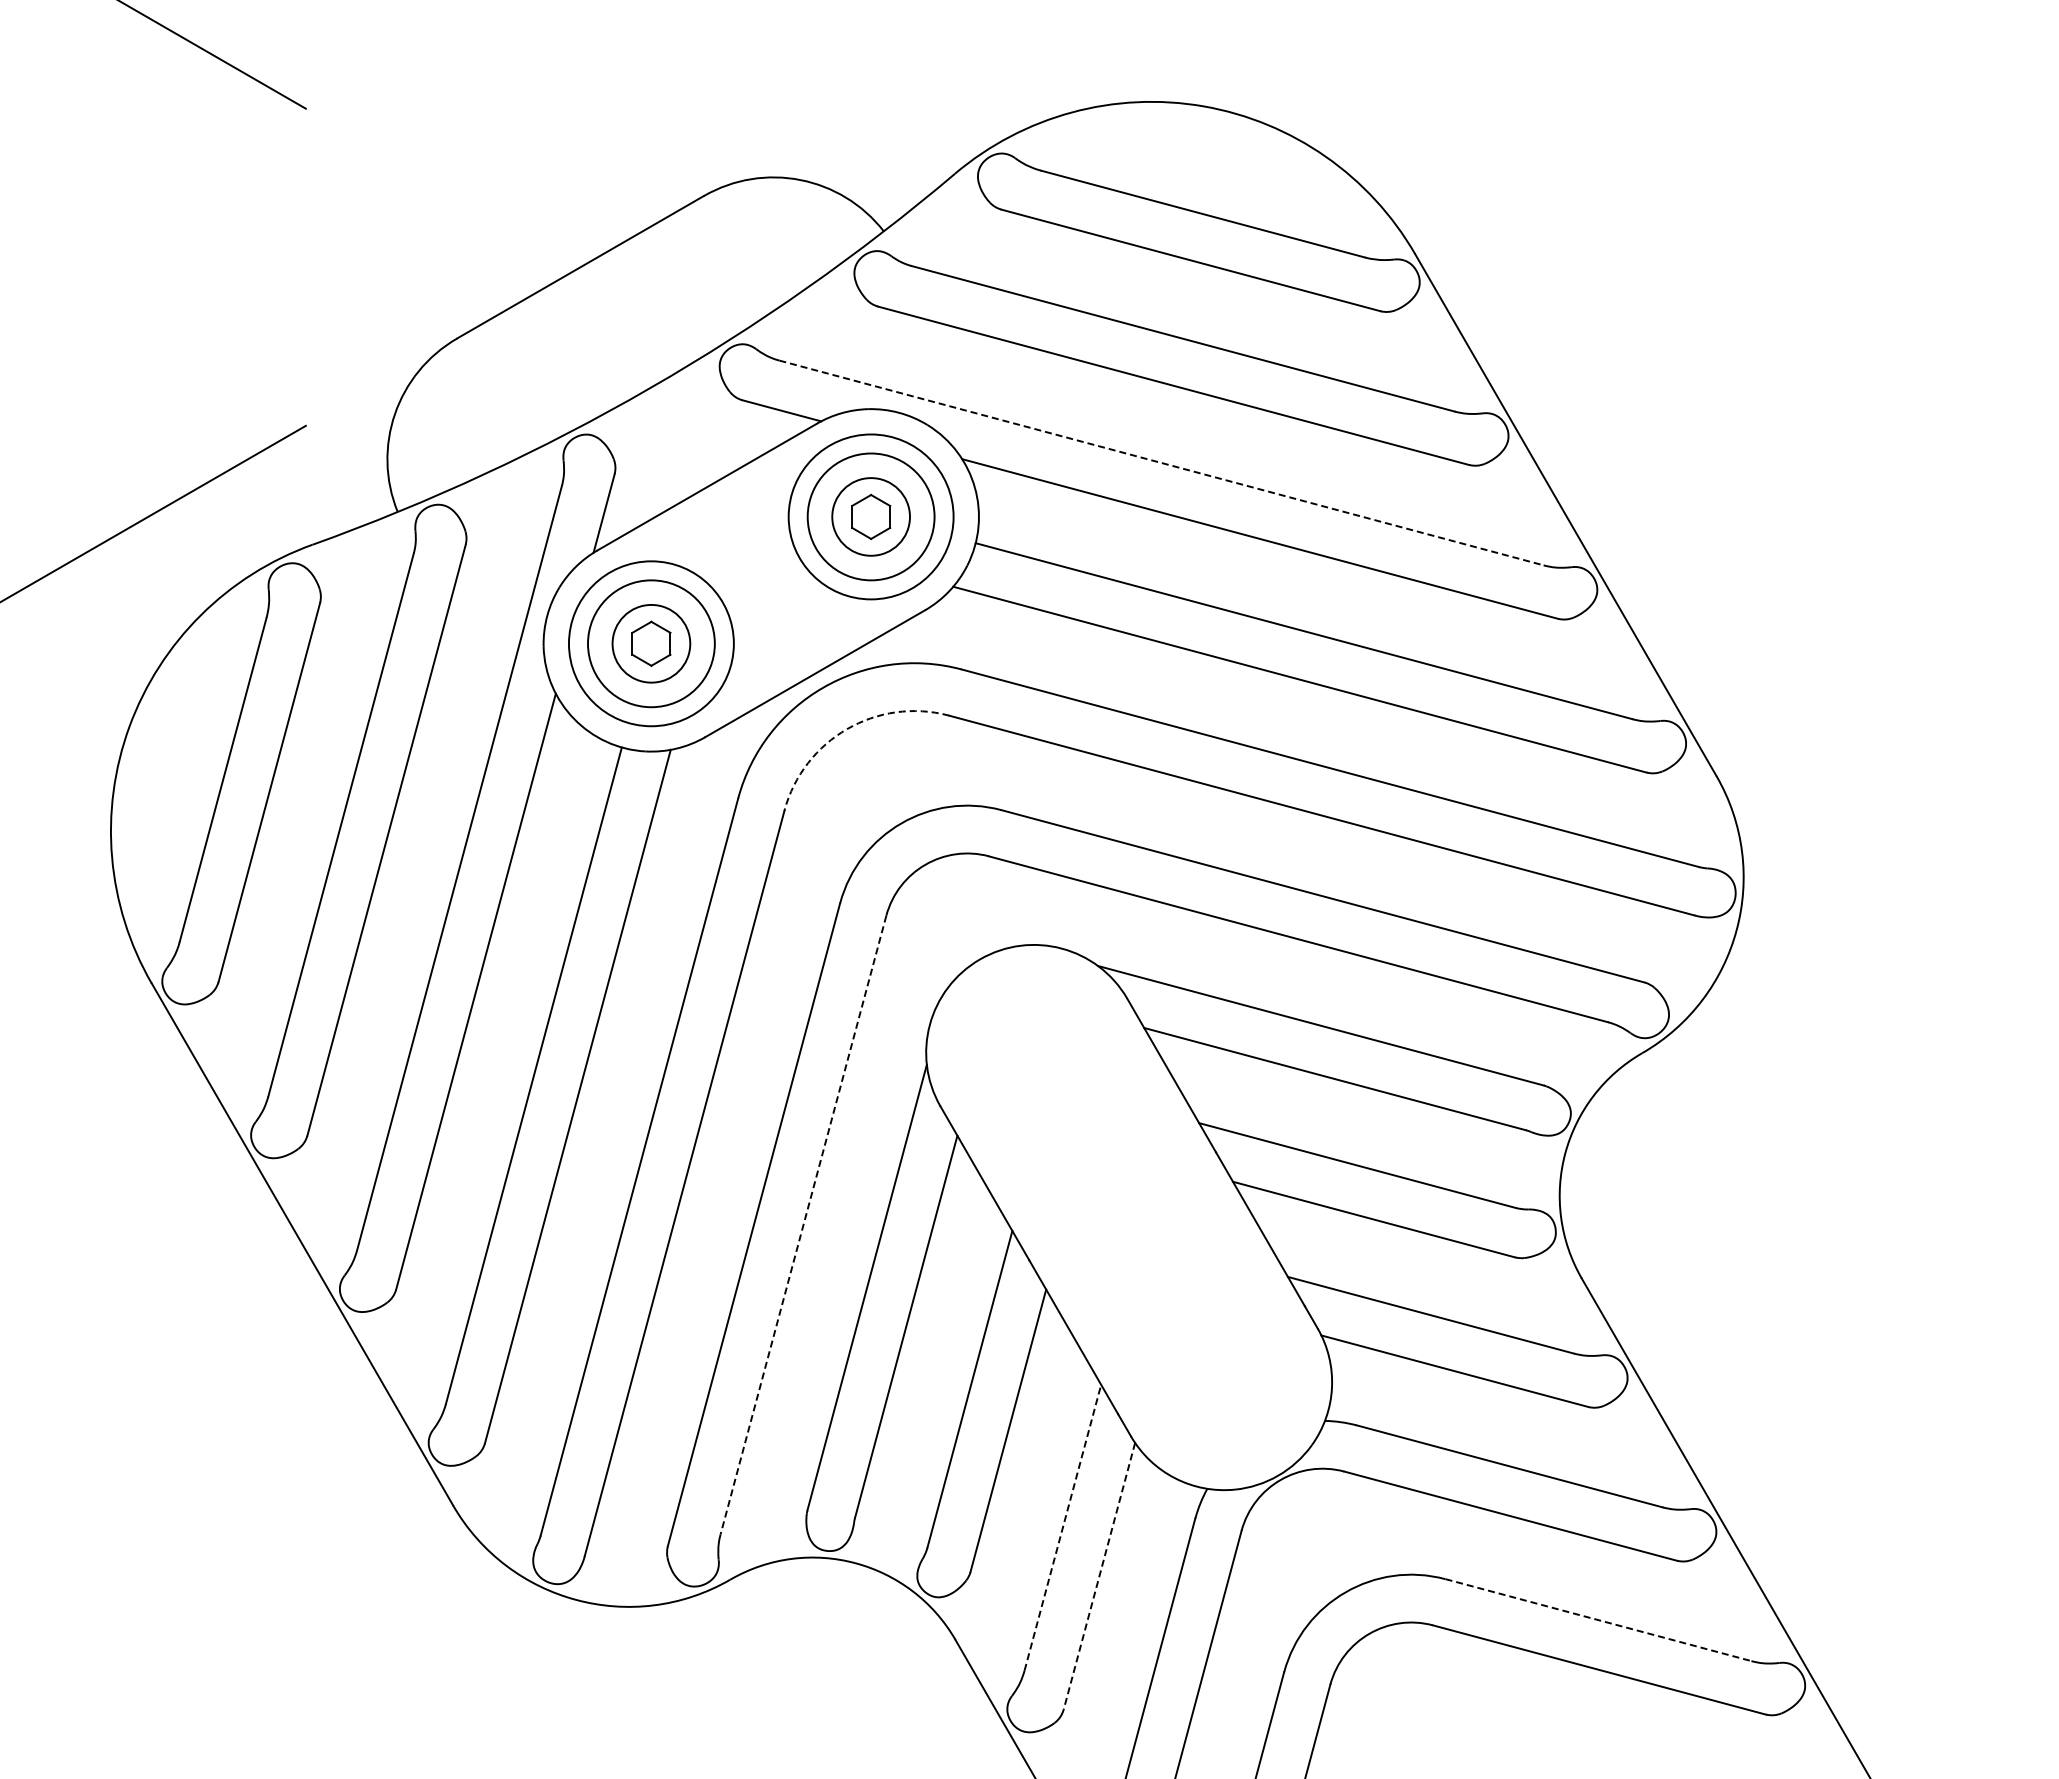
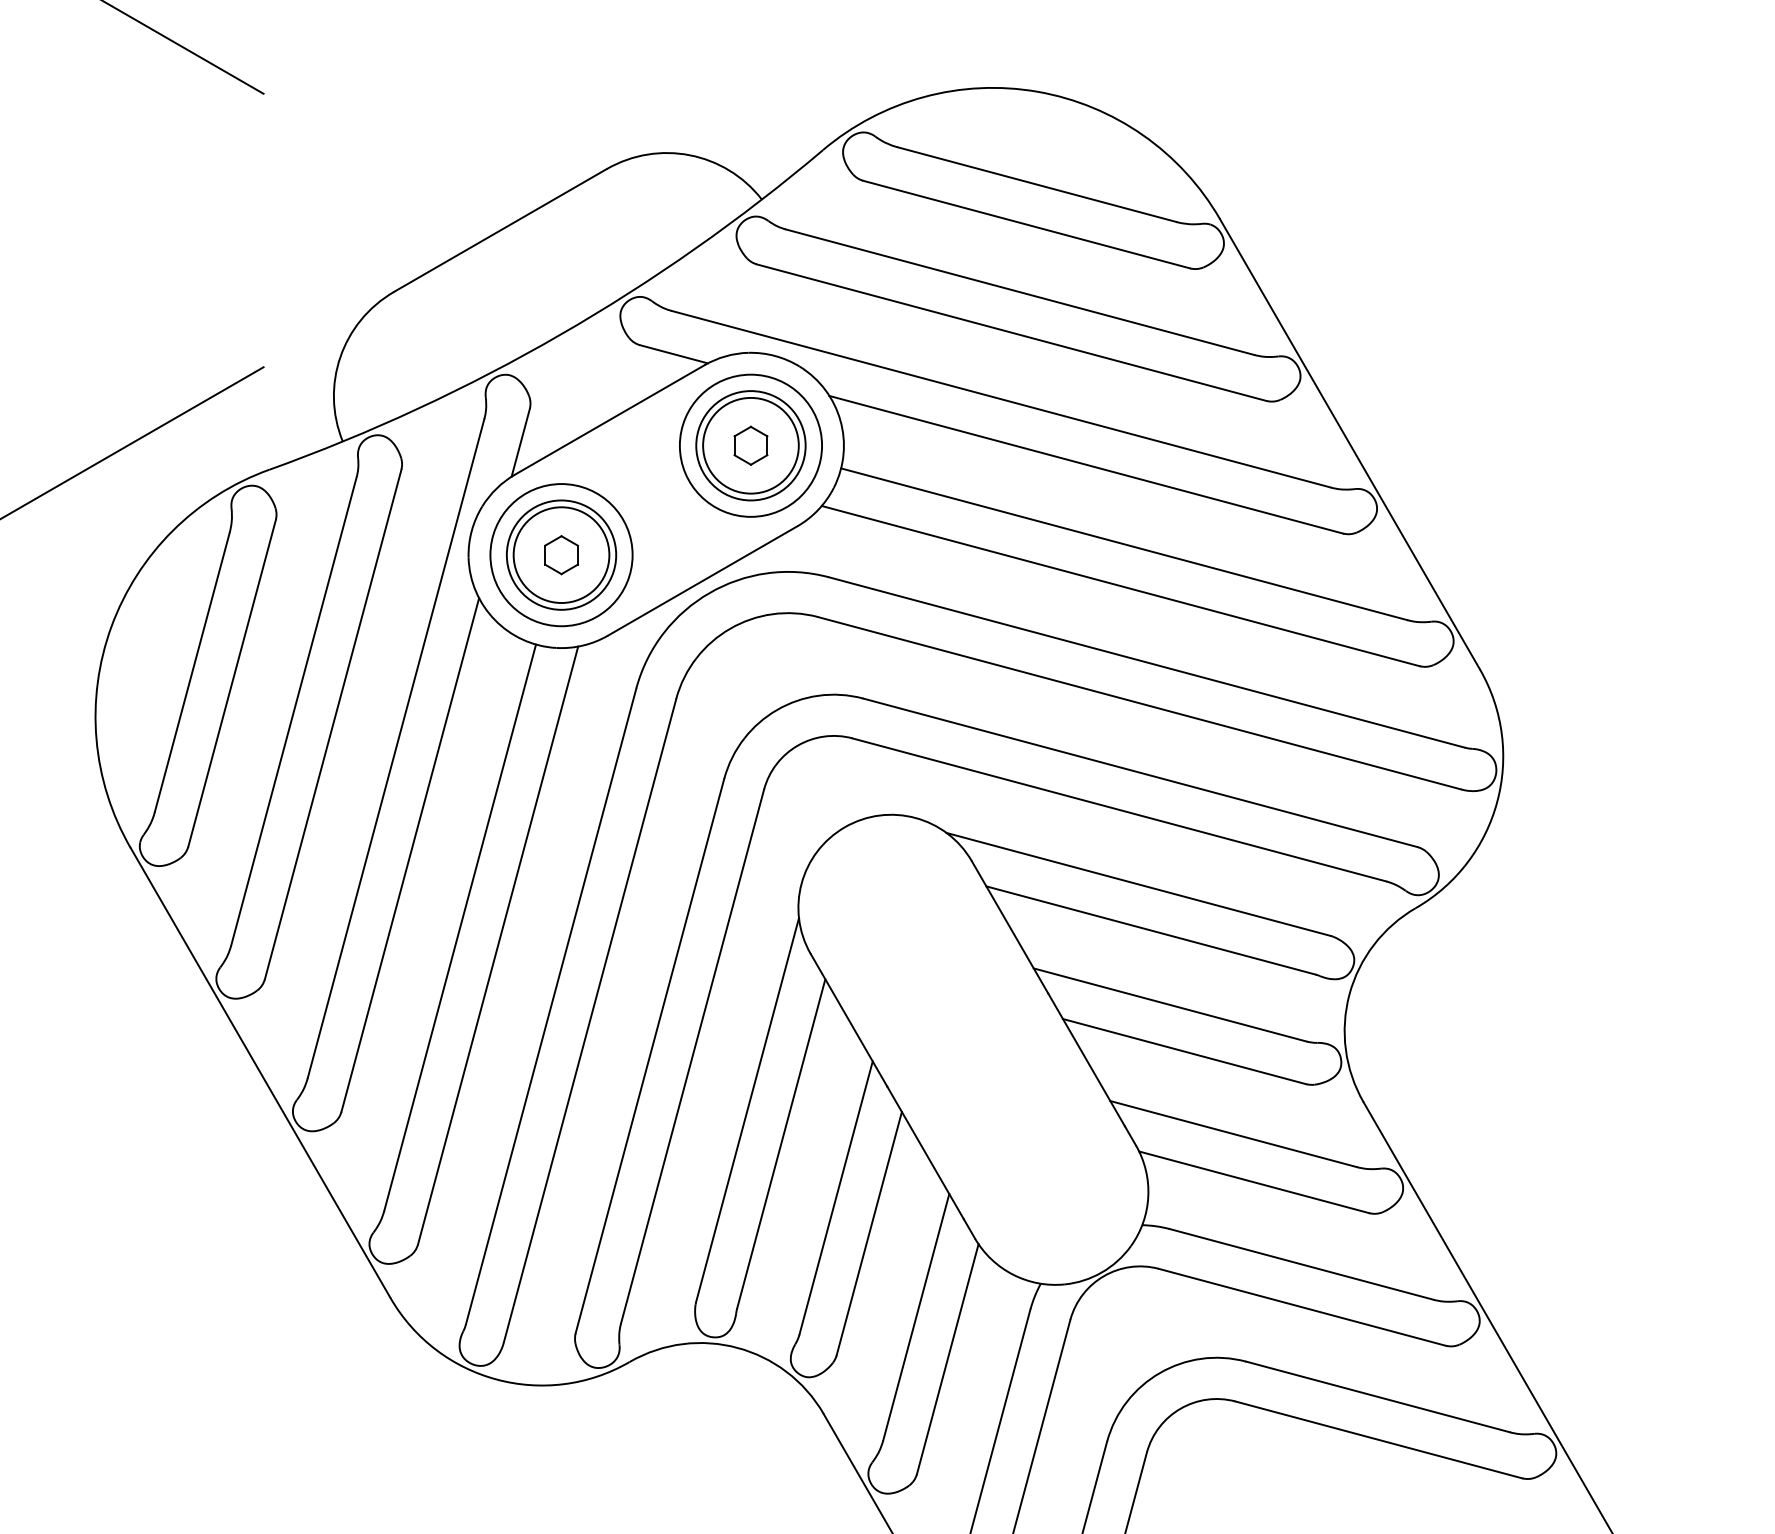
line: (1161, 462) -> (1001, 398), dashed -> solid
circle: (870, 516) -> (750, 445), size x1.43
circle: (650, 643) -> (560, 554), size x1.43
arc: (847, 729) -> (730, 629), dashed -> solid
line: (803, 1225) -> (692, 1056), dashed -> solid
line: (1063, 1527) -> (916, 1317), dashed -> solid
line: (1099, 1576) -> (947, 1359), dashed -> solid
line: (1598, 1620) -> (1378, 1397), dashed -> solid

